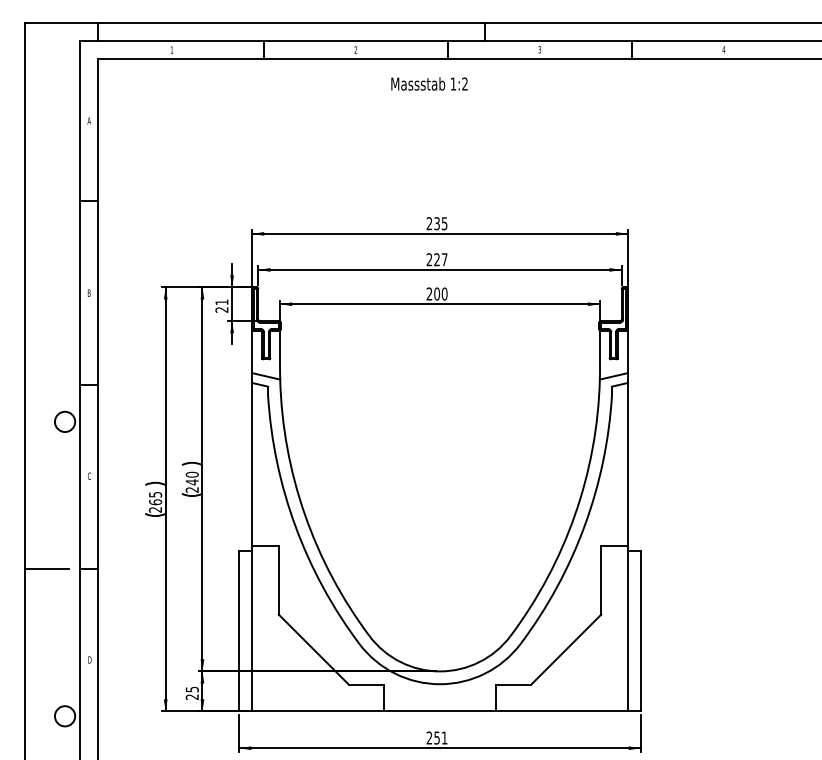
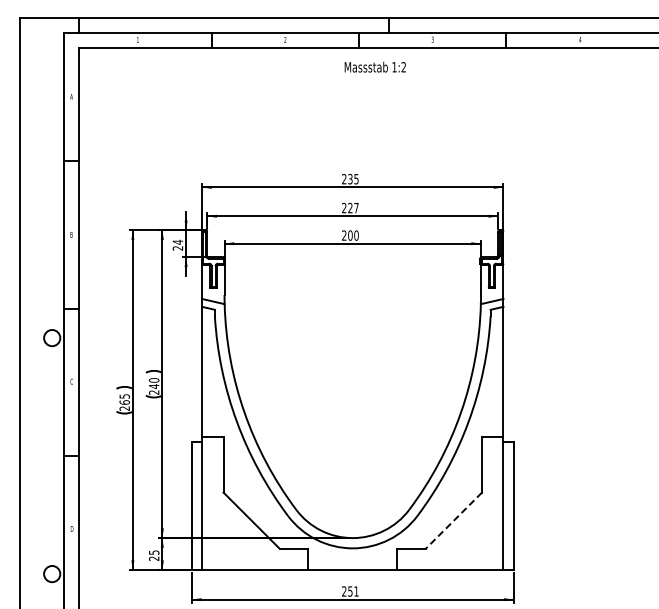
text: (428, 83) -> (374, 66), moved
text: (221, 301) -> (177, 241), 21 -> 24
line: (46, 569) -> (37, 456), removed
line: (565, 649) -> (453, 520), solid -> dashed

